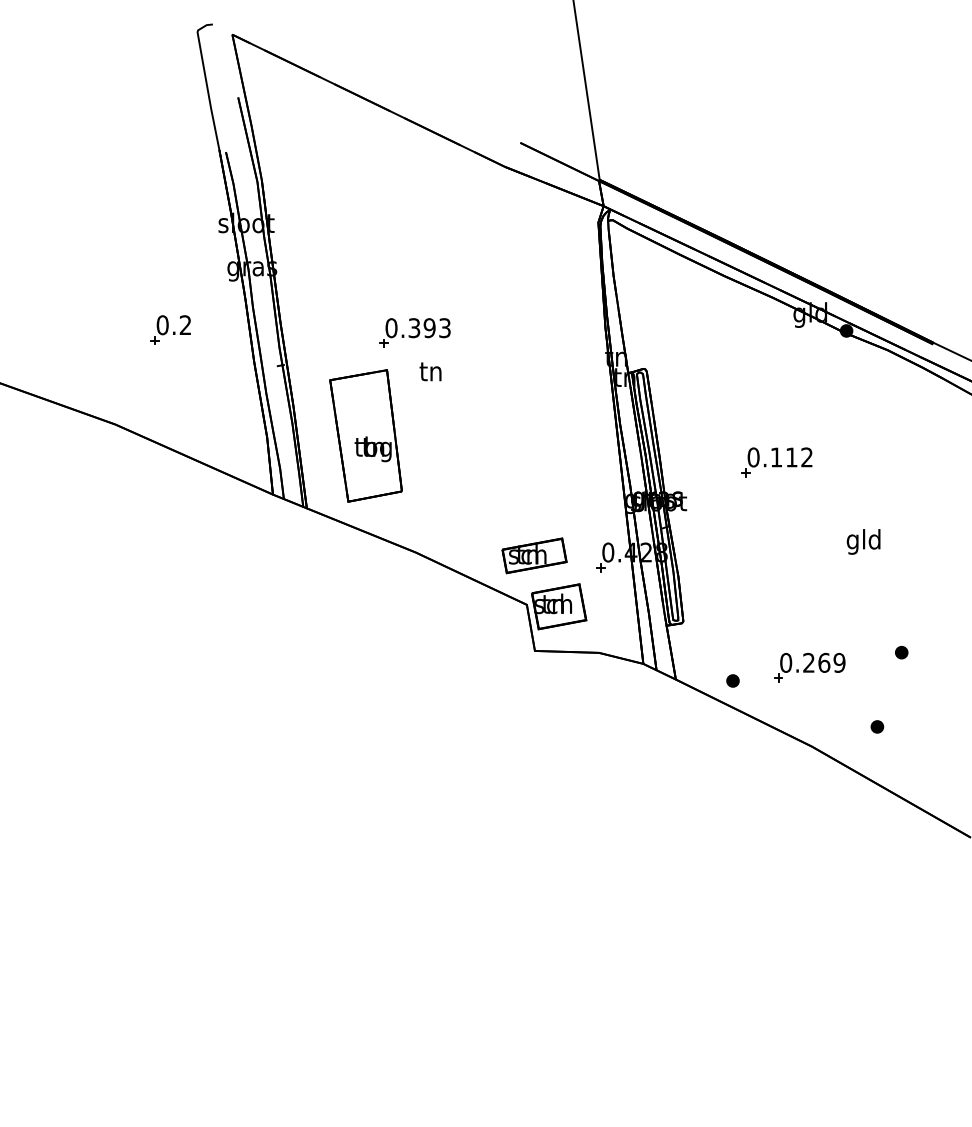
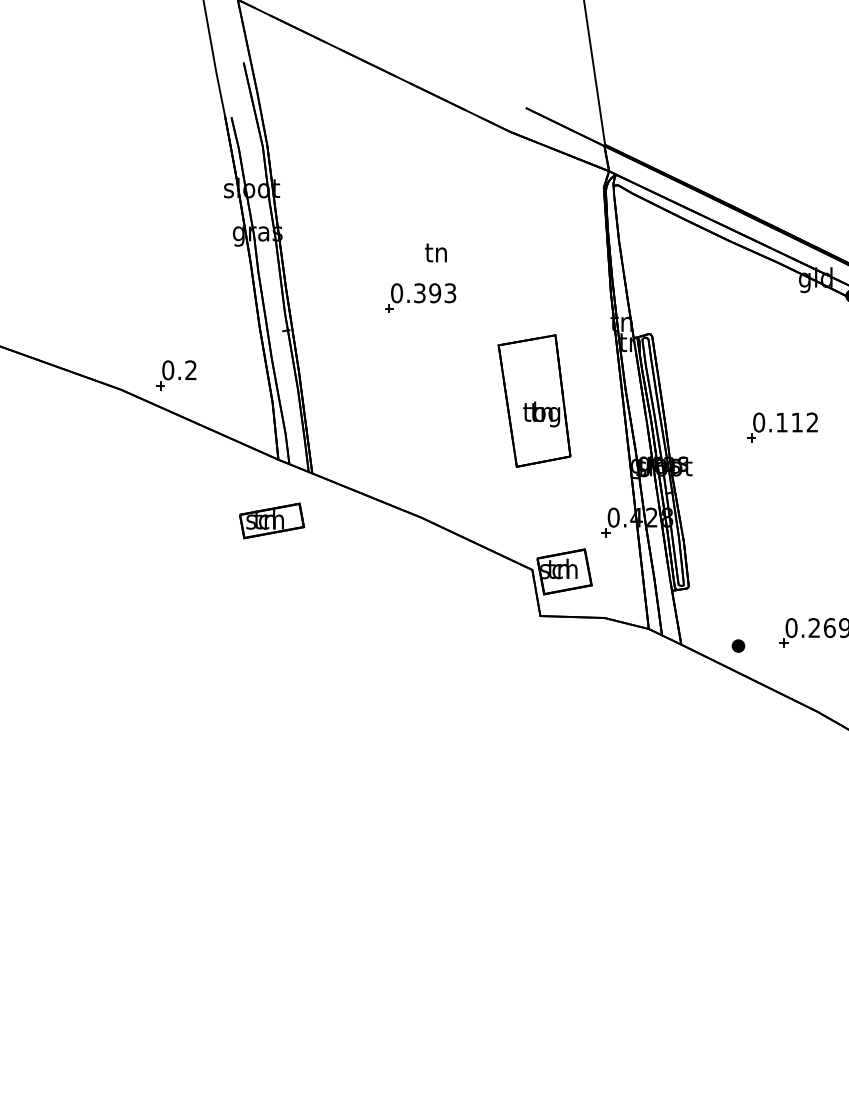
part: (170, 329) -> (175, 374), moved
text: (430, 371) -> (435, 252), moved
part: (365, 435) -> (533, 400), moved
part: (534, 555) -> (271, 520), moved

